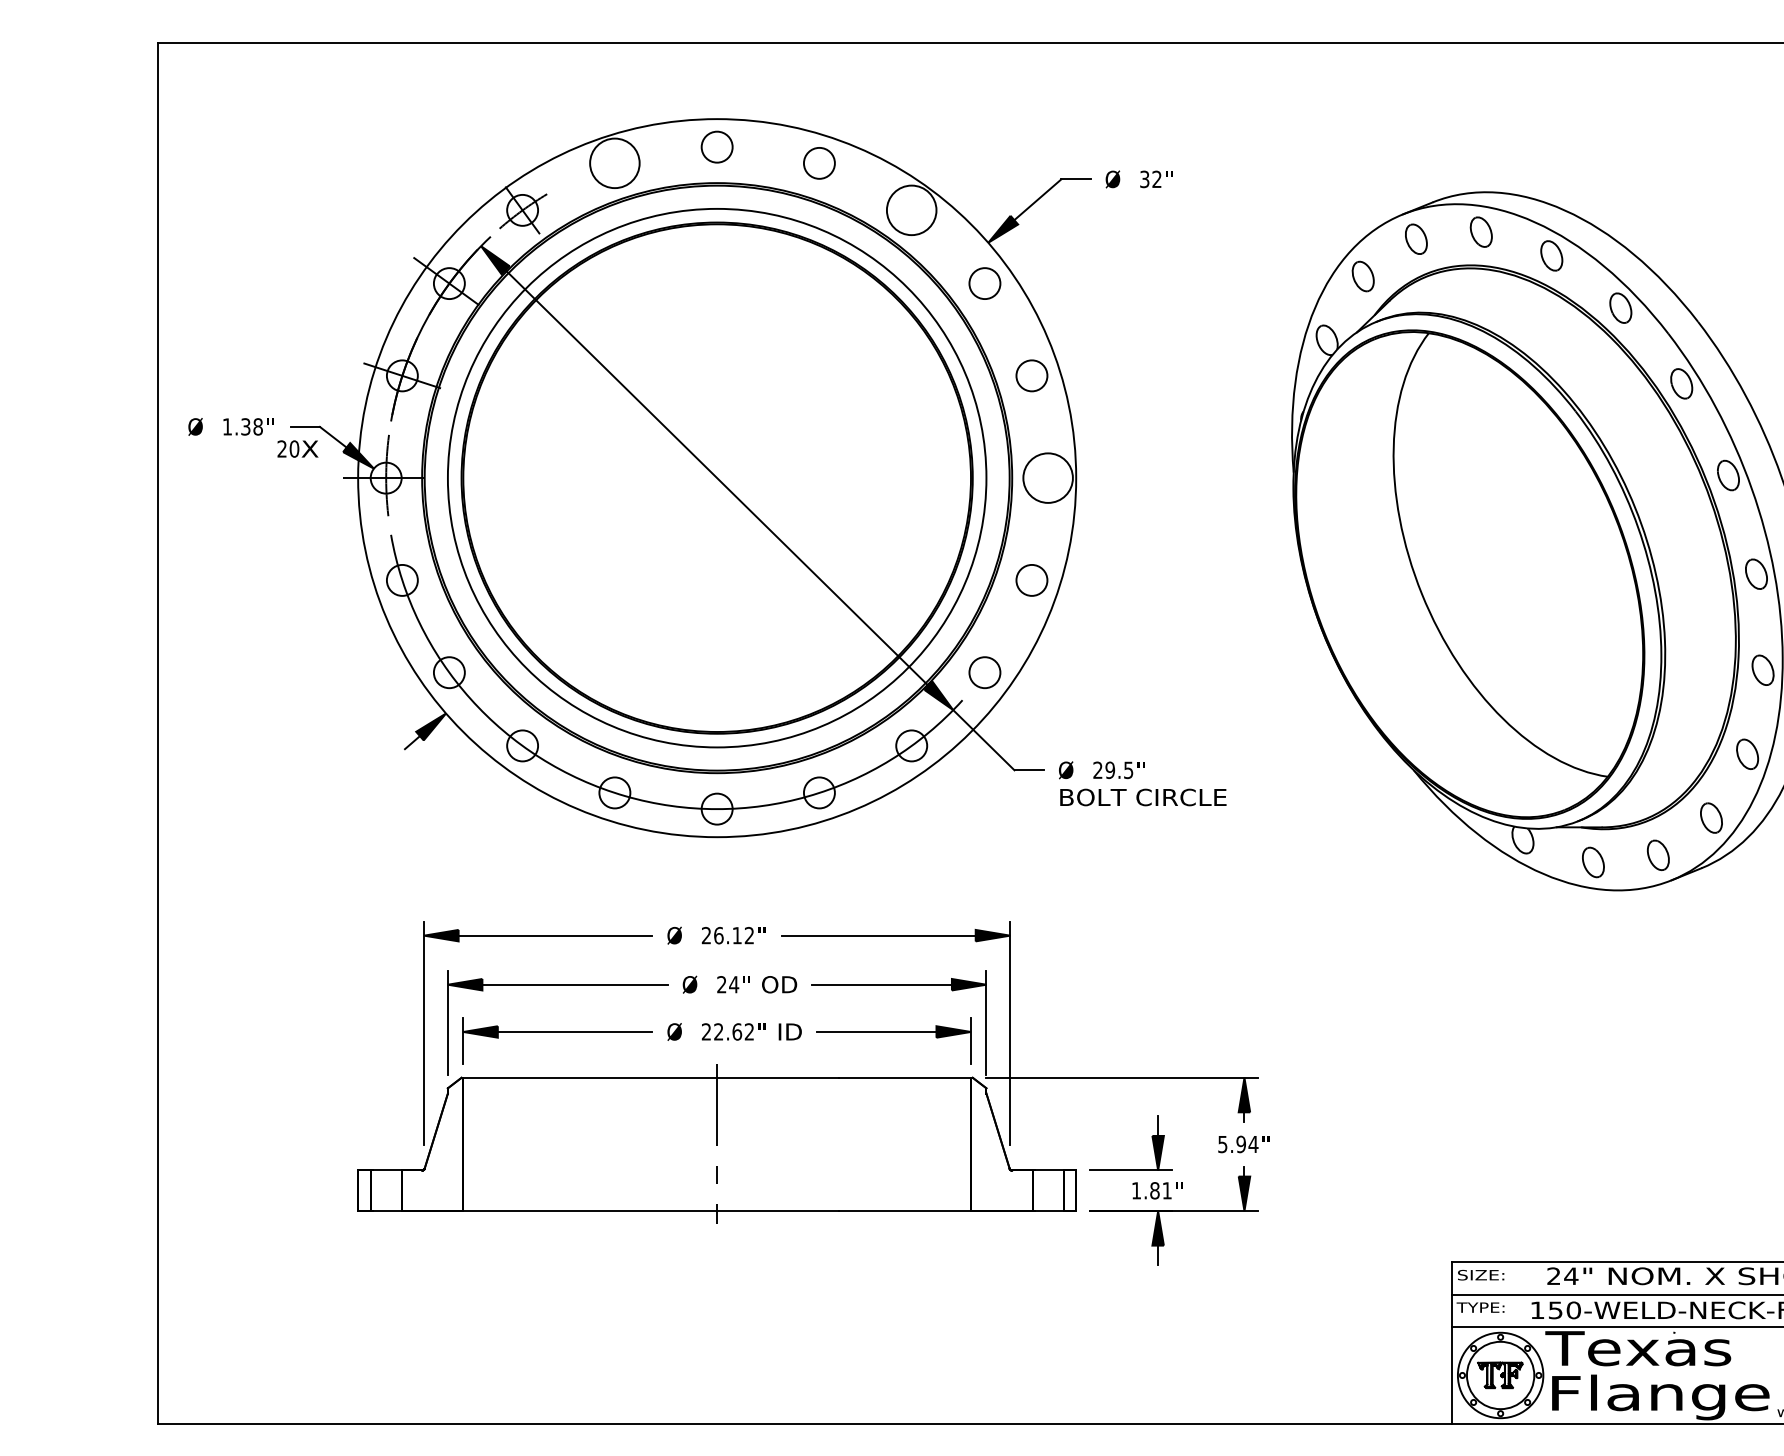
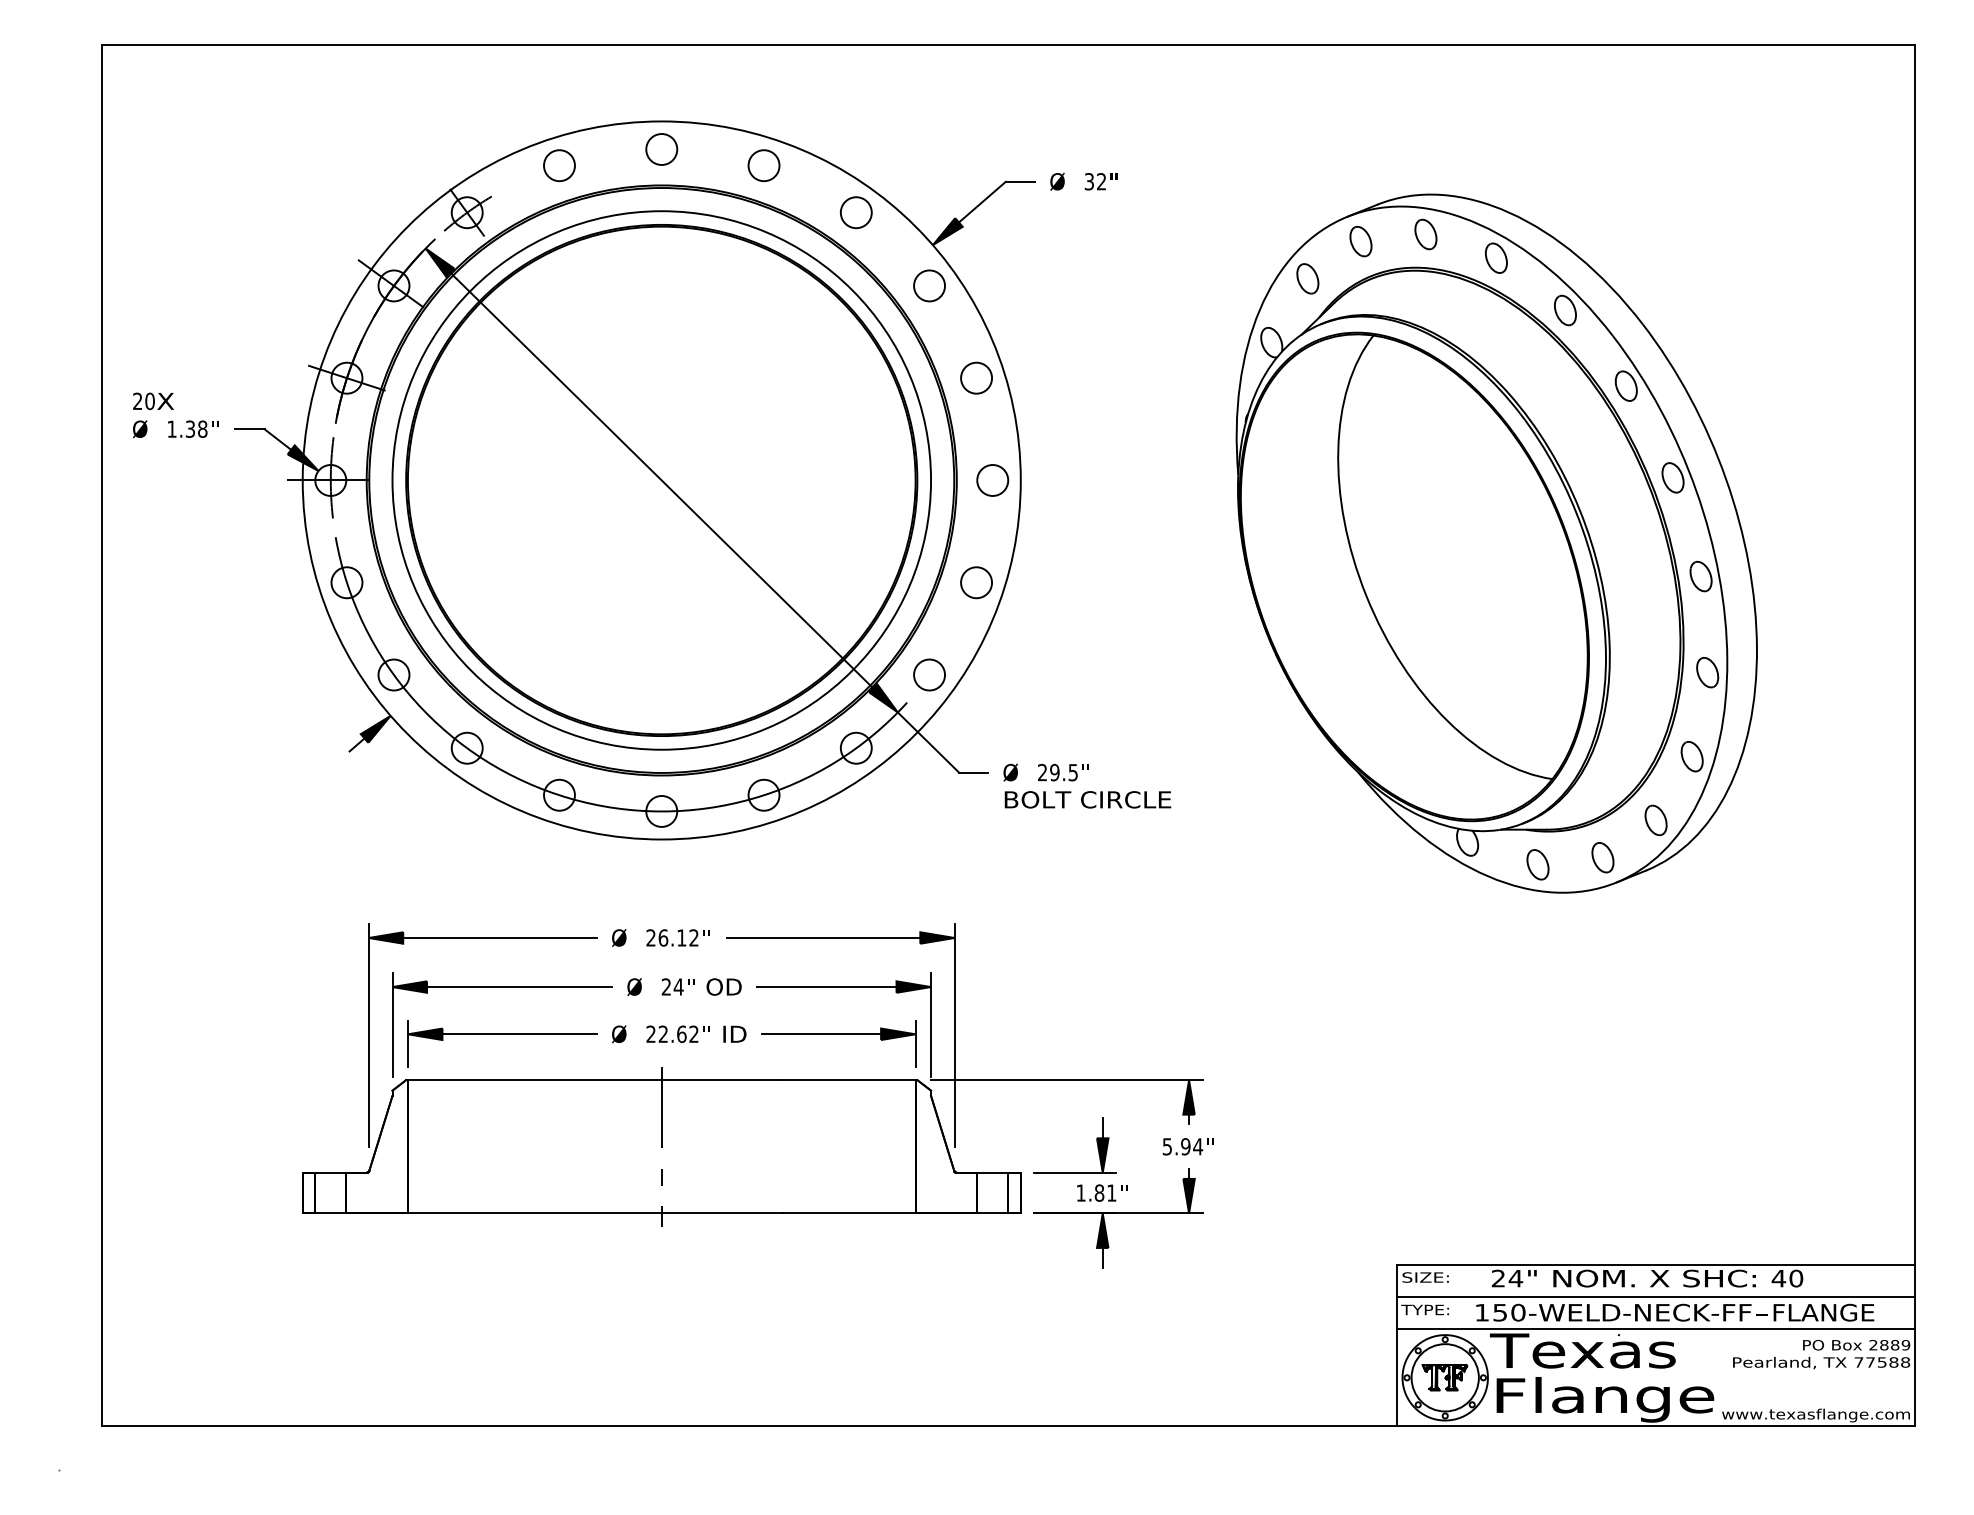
circle: (614, 163) -> (559, 165), size x0.62
circle: (910, 210) -> (855, 212), size x0.62
text: (297, 449) -> (153, 401), moved
circle: (1047, 478) -> (992, 480), size x0.62

